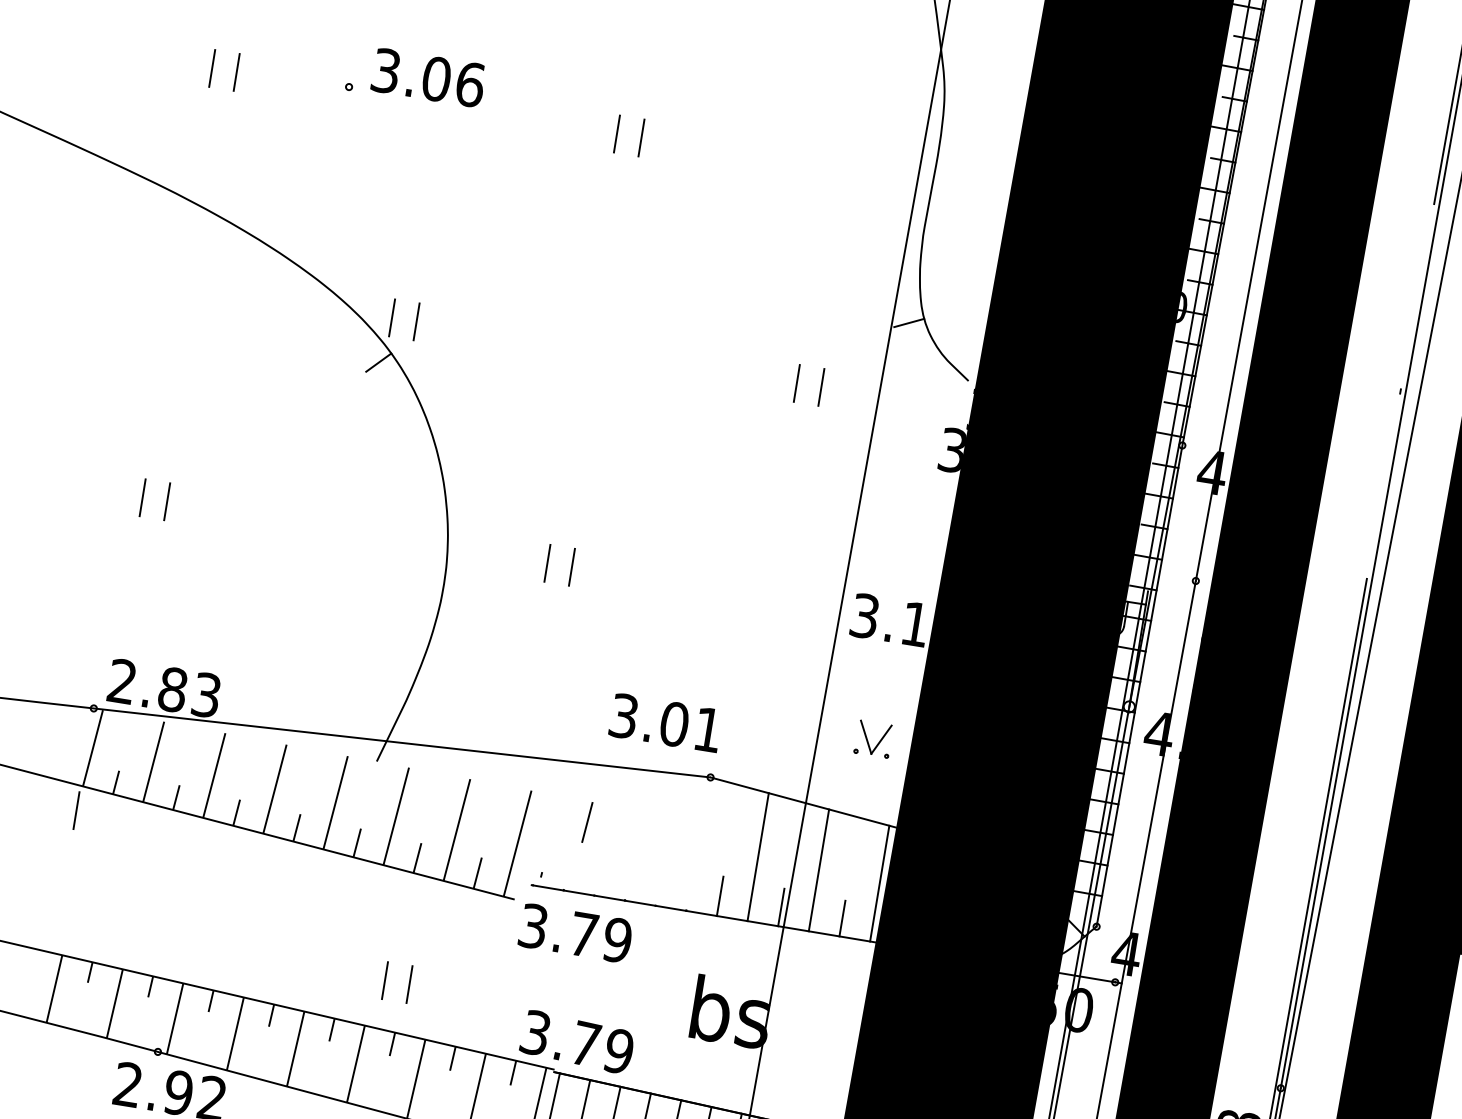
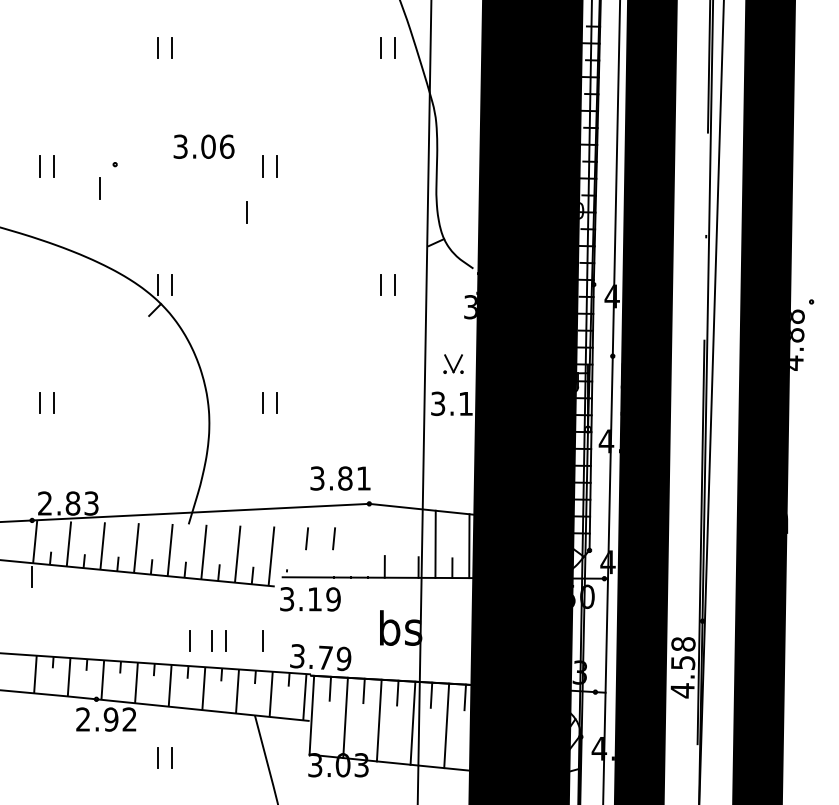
text: (427, 77) -> (203, 146), moved
line: (313, 125) -> (99, 188), added
line: (573, 212) -> (246, 212), added
text: (674, 724) -> (345, 478), 3.01 -> 3.81
part: (873, 737) -> (453, 363), moved
line: (635, 829) -> (333, 538), added
line: (757, 857) -> (401, 542), removed
text: (582, 934) -> (314, 599), 3.79 -> 3.19
line: (344, 972) -> (189, 640), added
line: (476, 993) -> (262, 640), added

